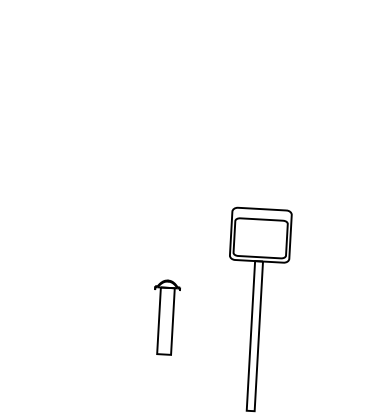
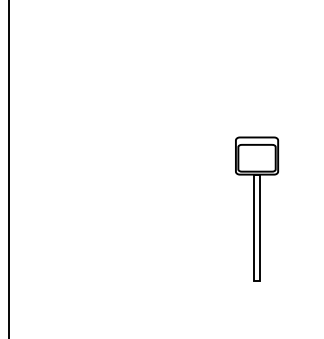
part: (165, 316) -> (192, 217), removed

